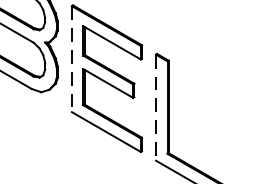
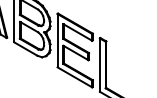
line: (71, 58) -> (57, 40), dashed -> solid
line: (155, 108) -> (99, 65), dashed -> solid

